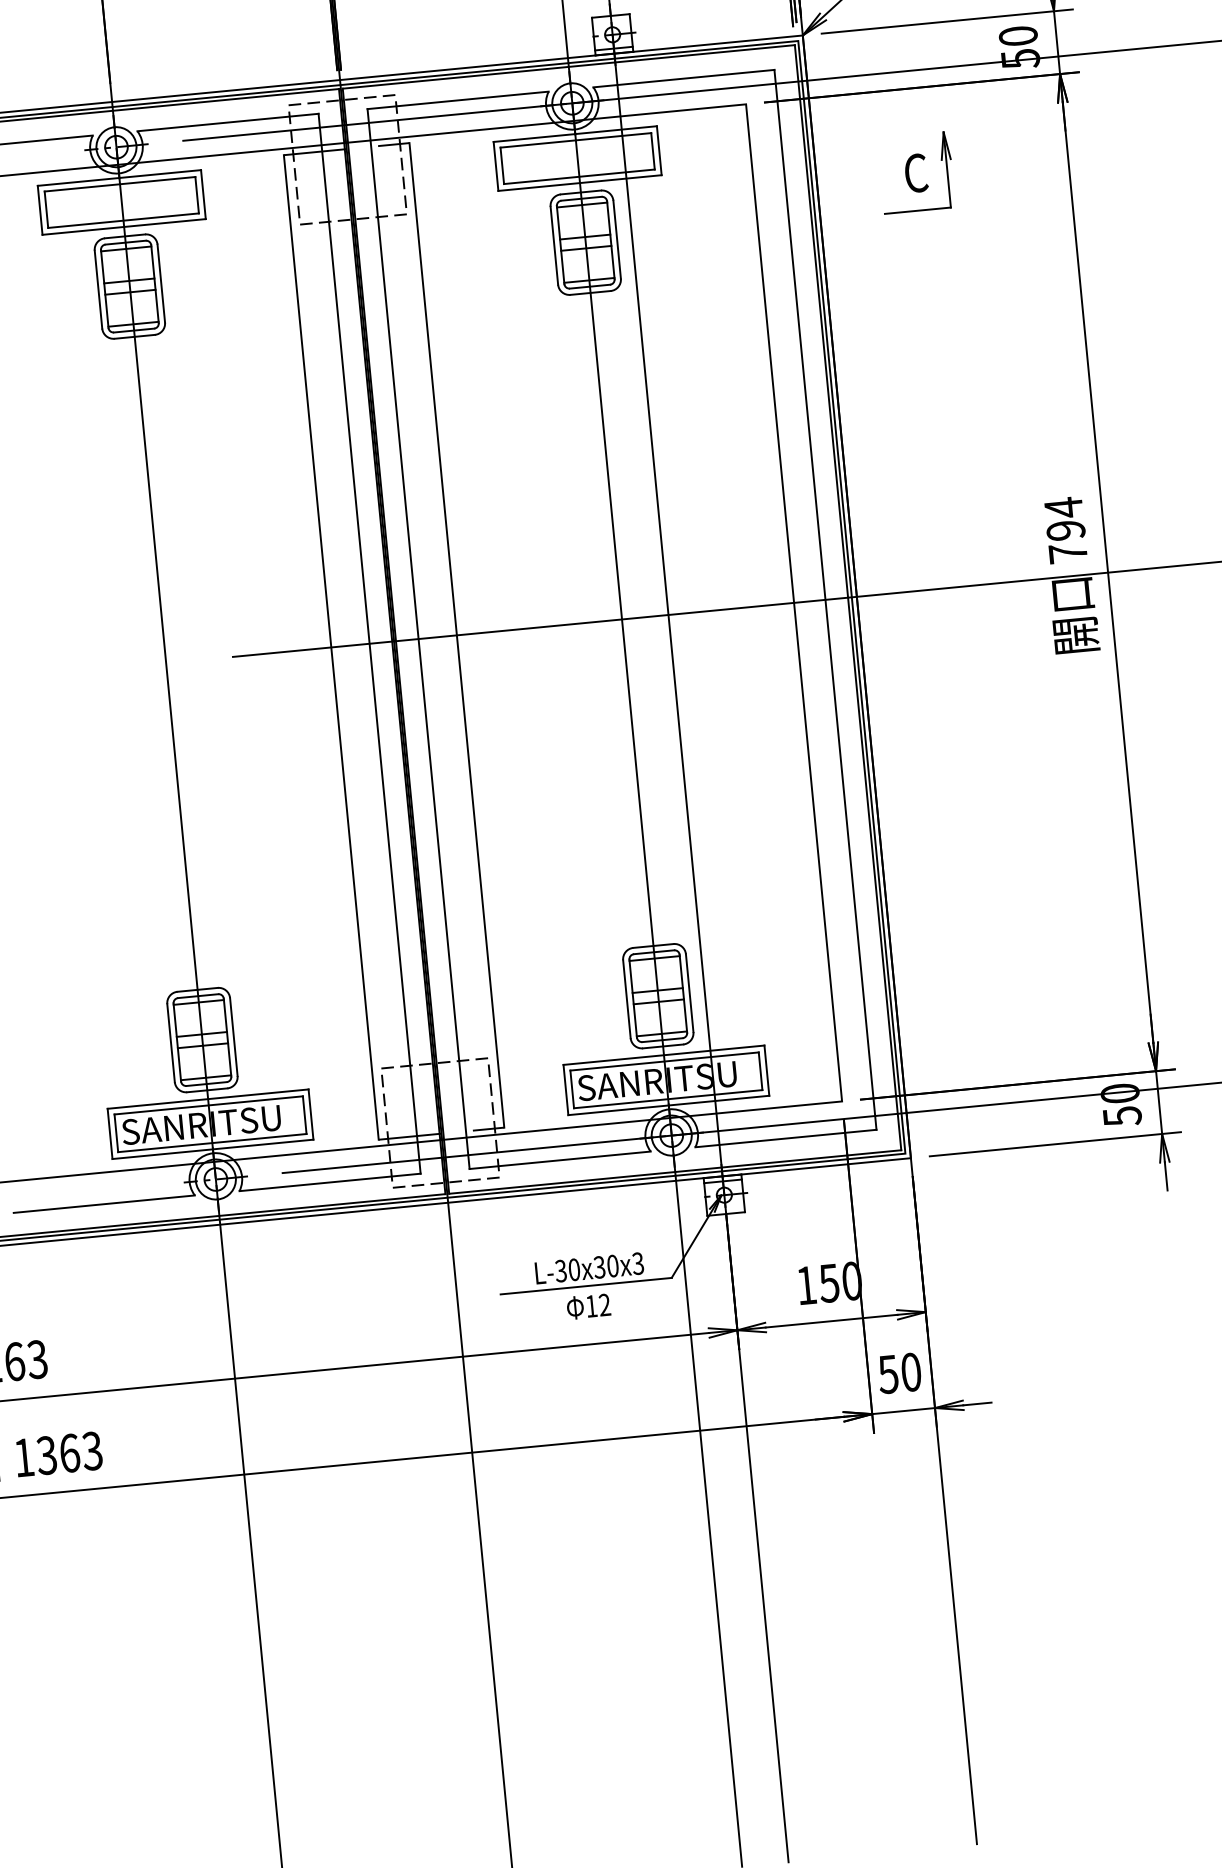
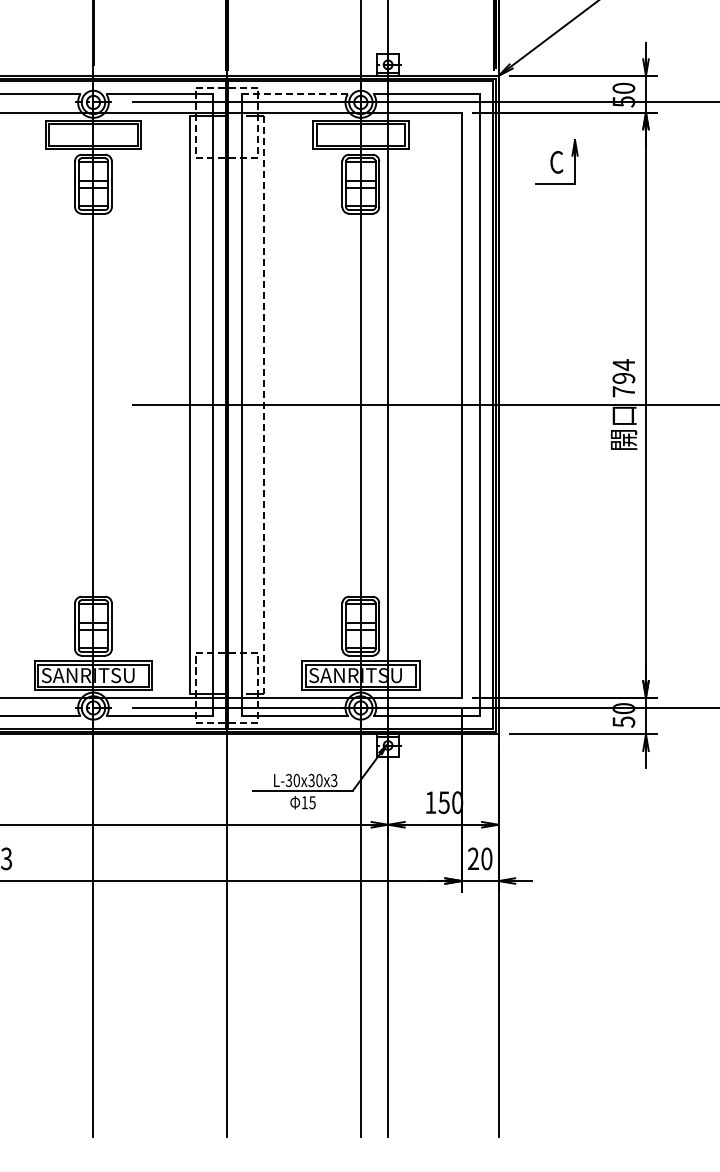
line: (457, 100) -> (294, 94), solid -> dashed
line: (457, 635) -> (264, 405), solid -> dashed
text: (604, 1304) -> (312, 802), 12 -> 15
text: (886, 1373) -> (472, 858), 50 -> 20

